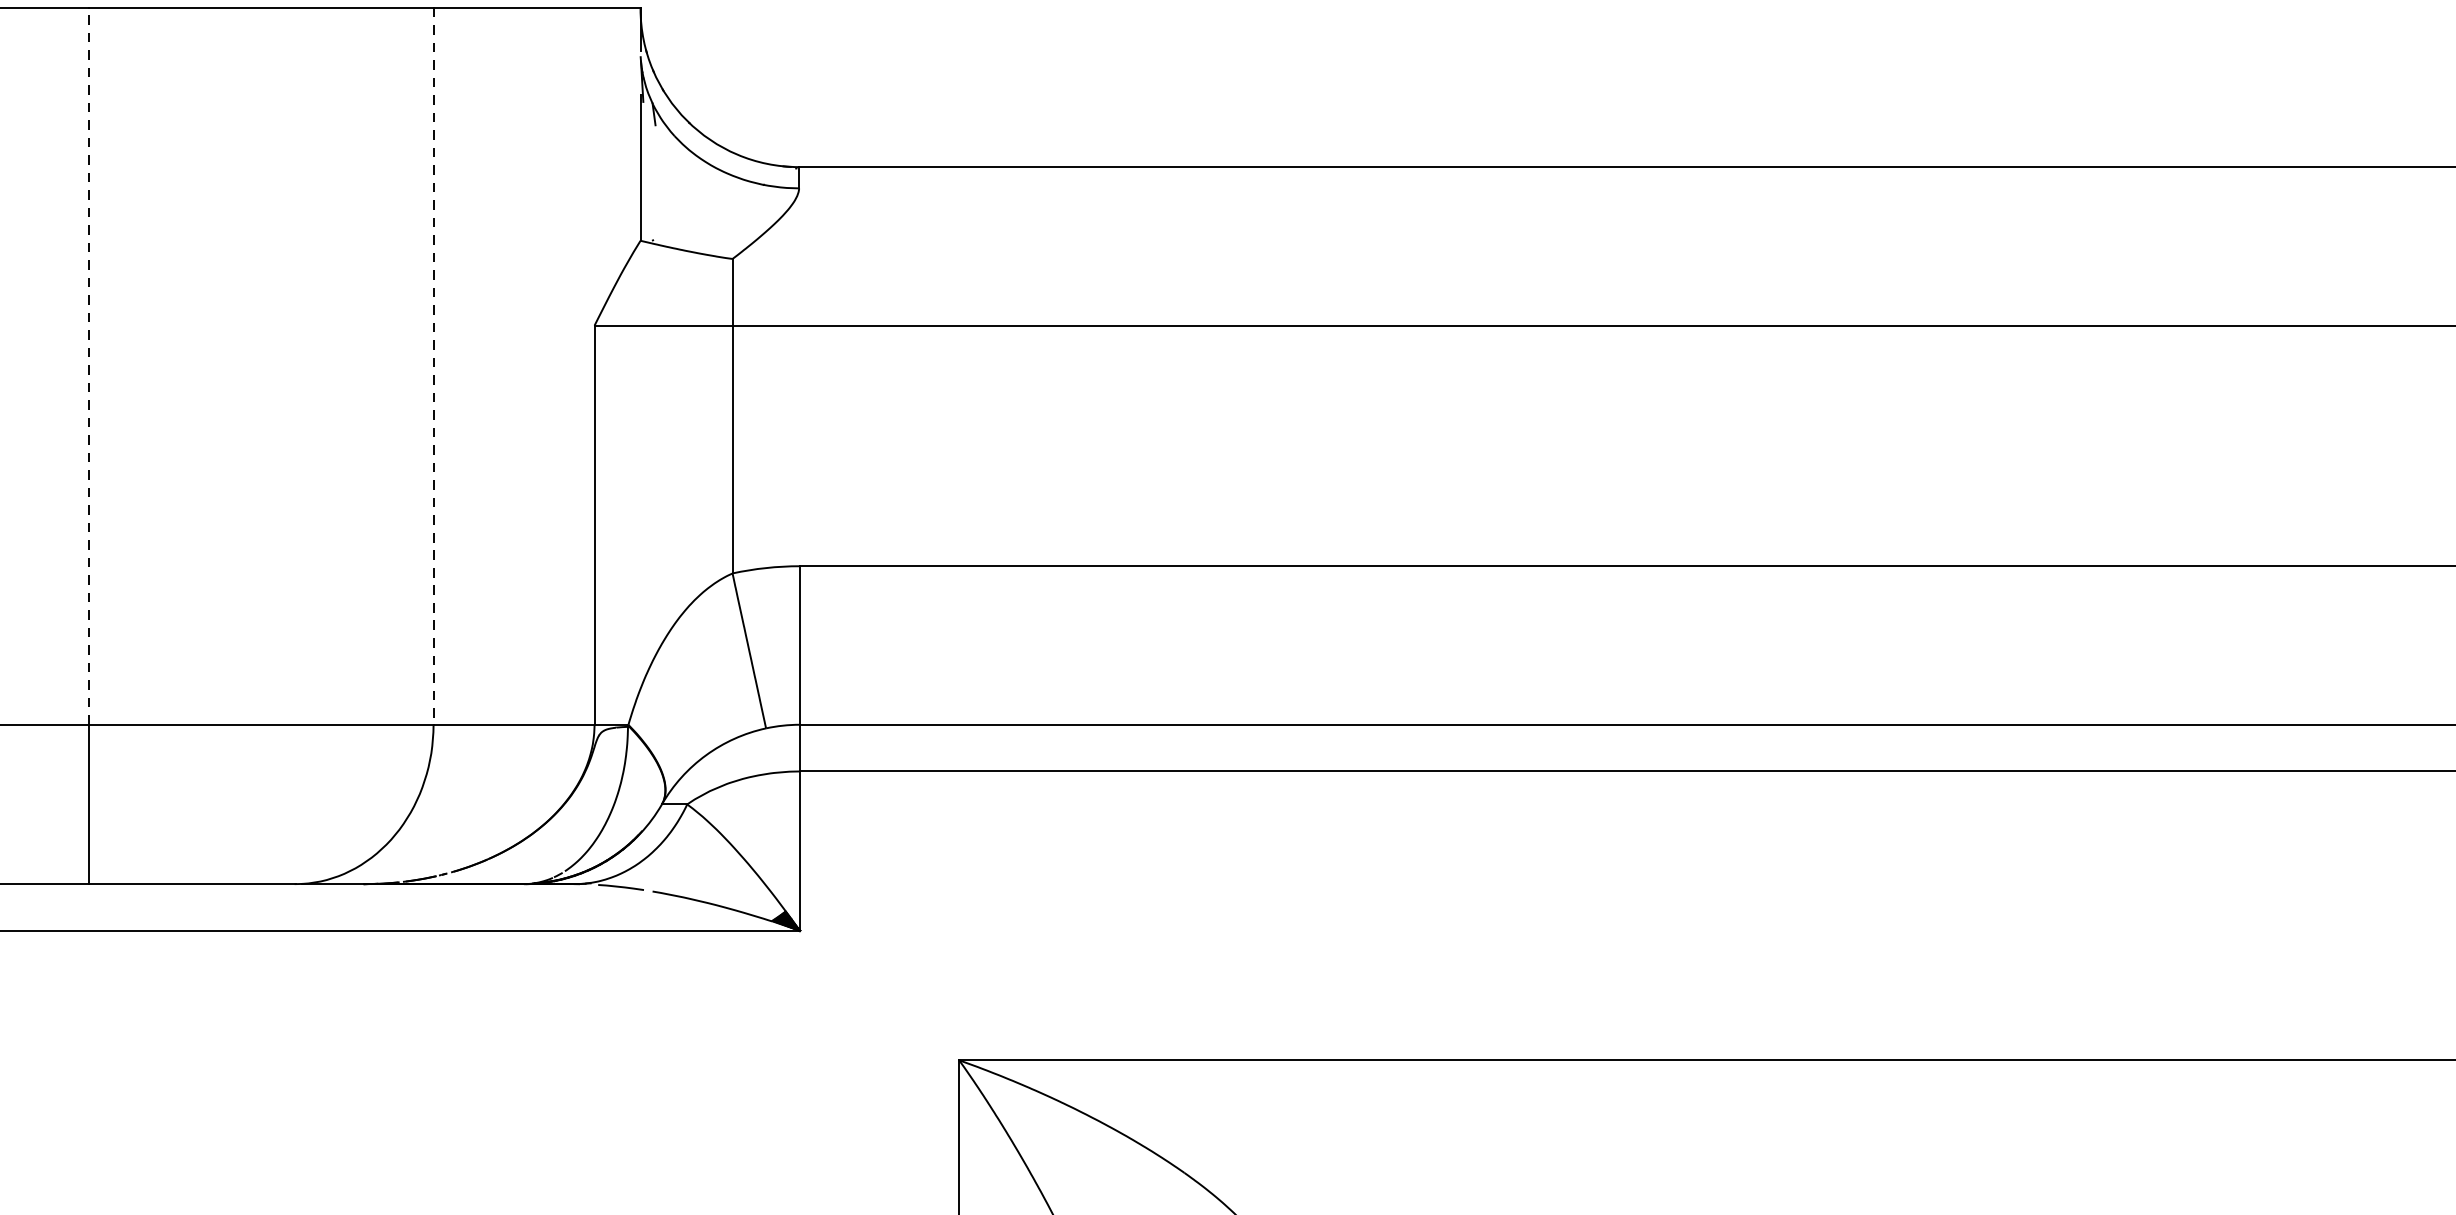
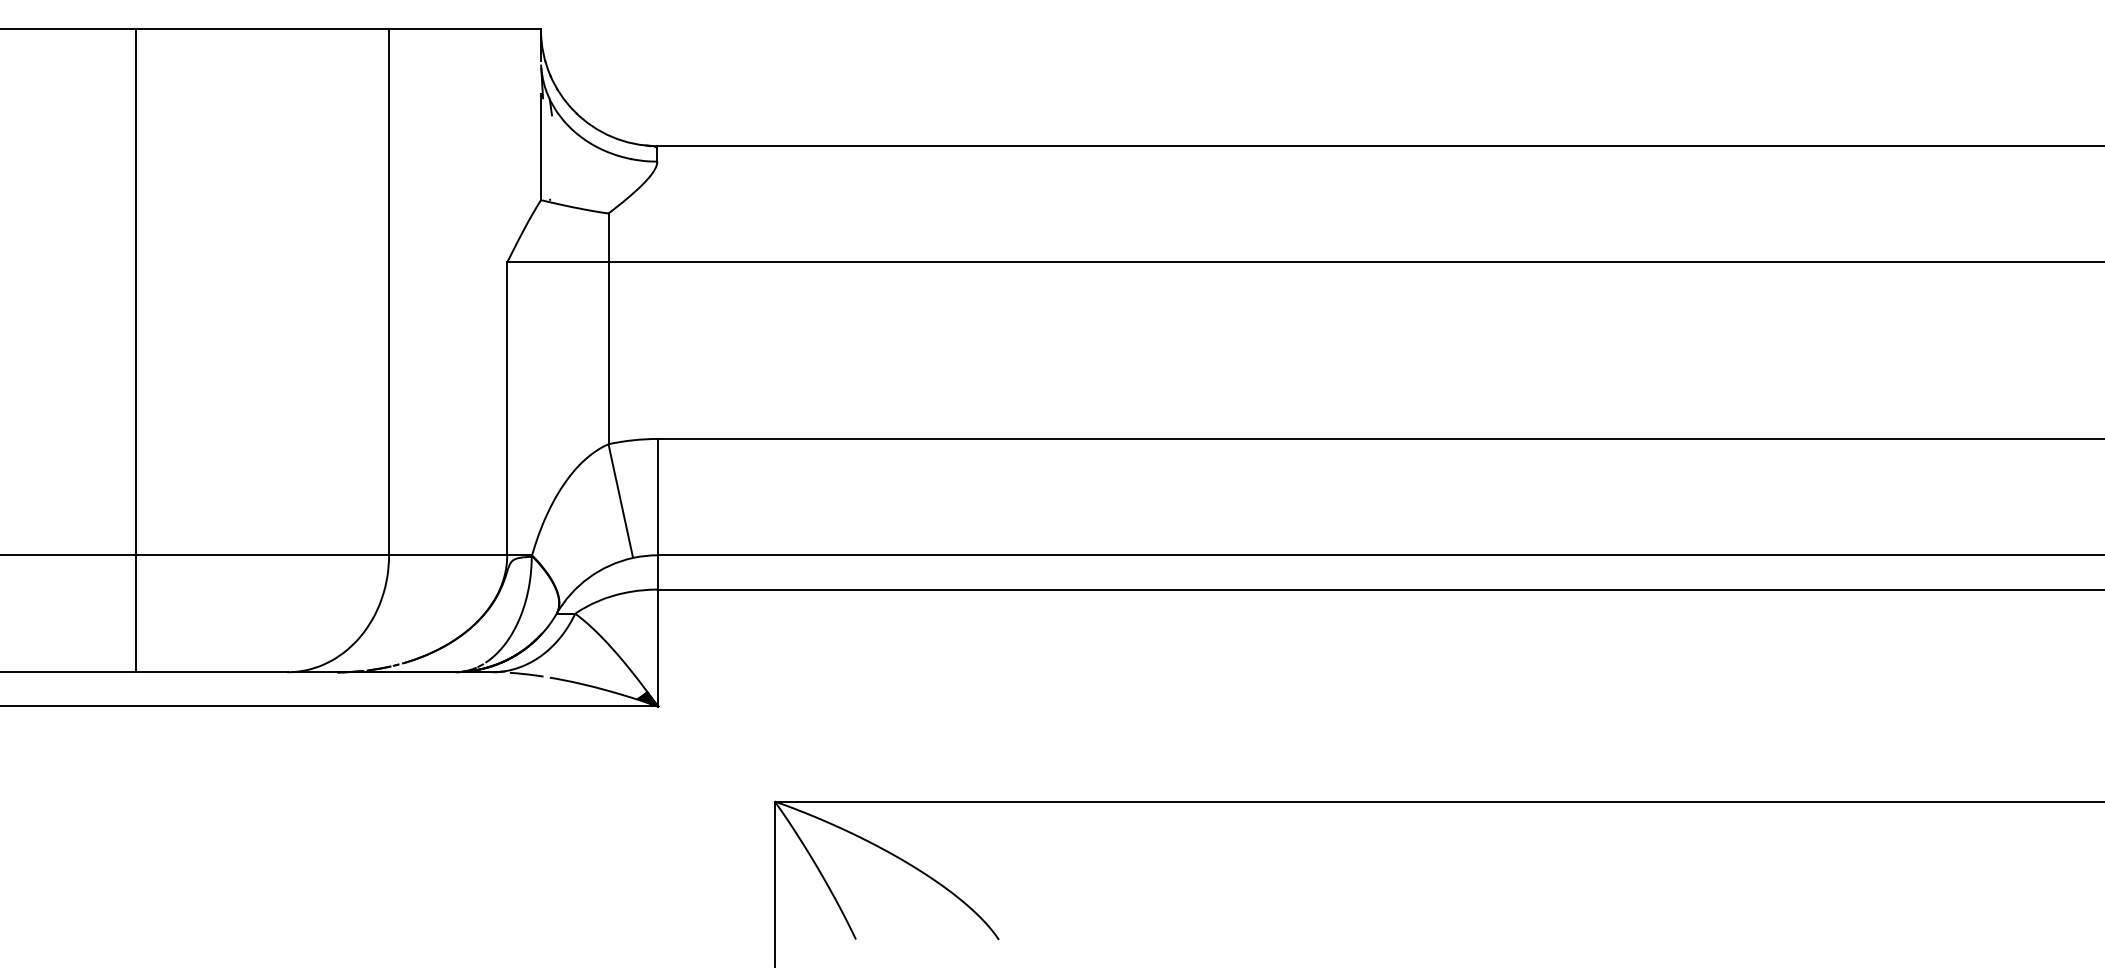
line: (89, 365) -> (136, 291), dashed -> solid
line: (434, 366) -> (389, 292), dashed -> solid

